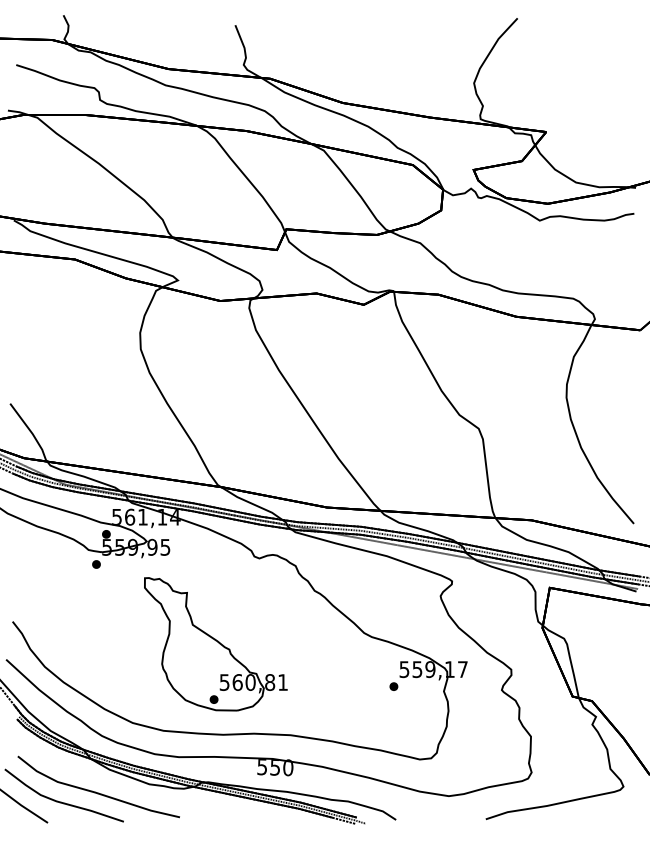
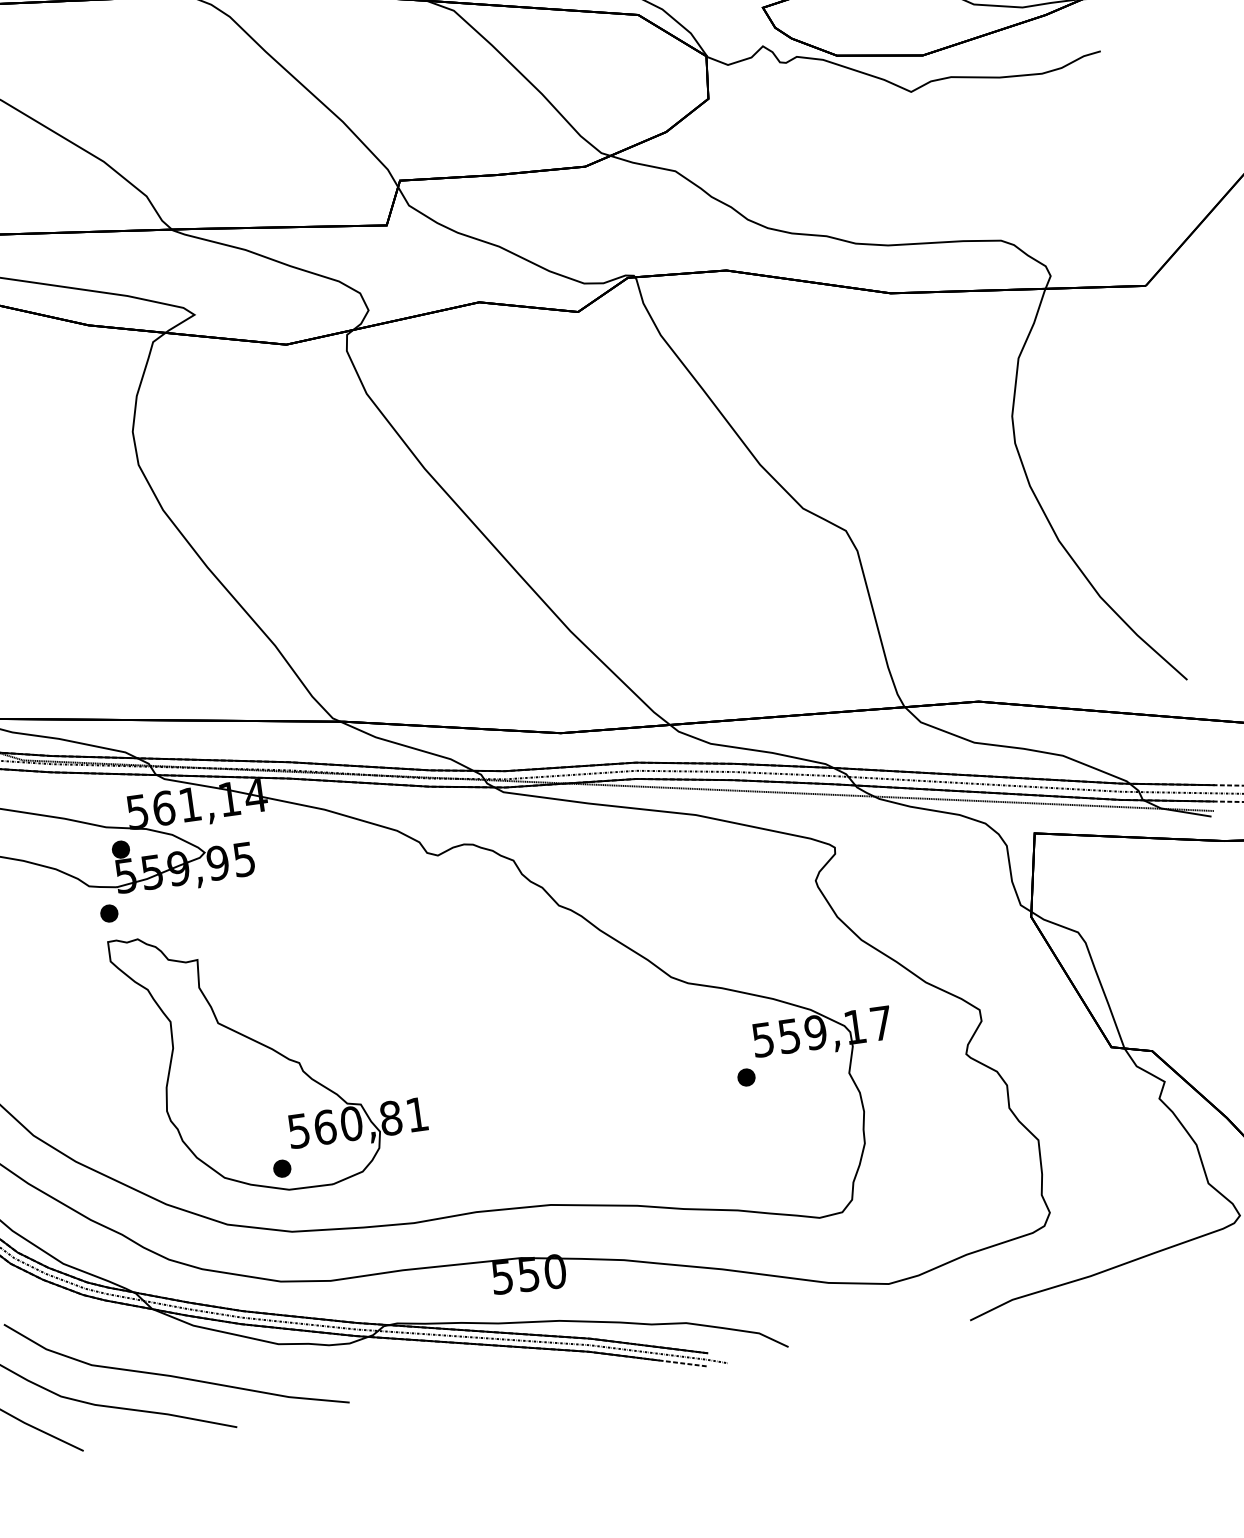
part: (215, 644) -> (269, 1056), moved

